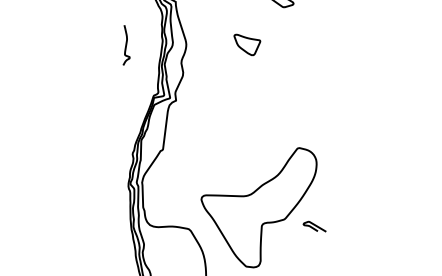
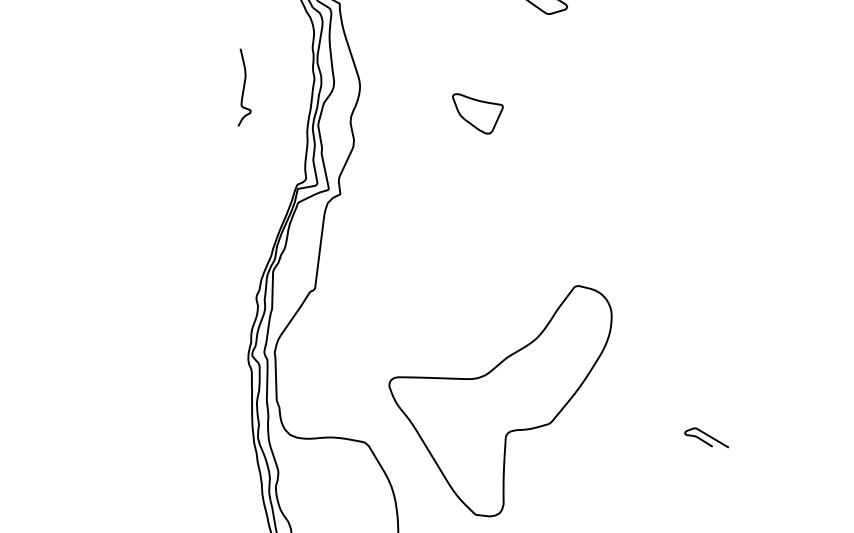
part: (247, 44) -> (478, 112), moved
curve: (314, 225) -> (706, 435), moved

